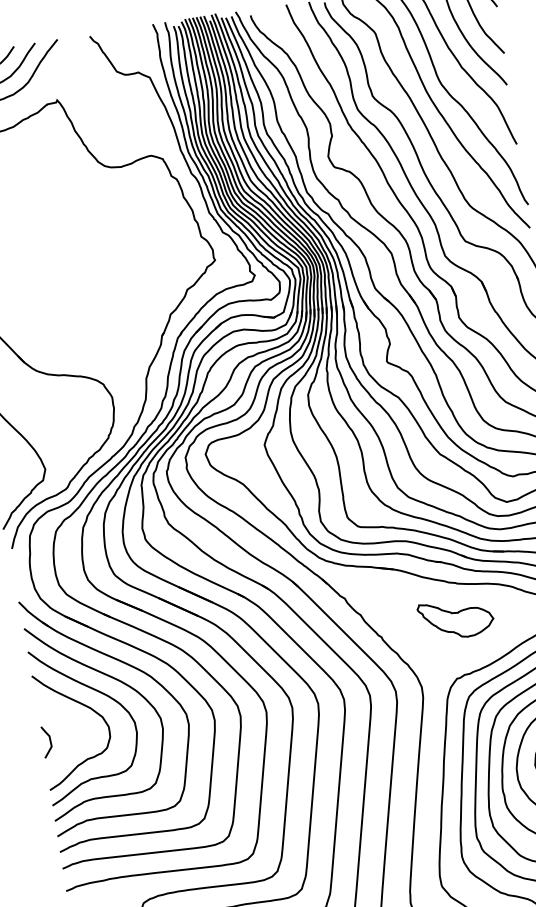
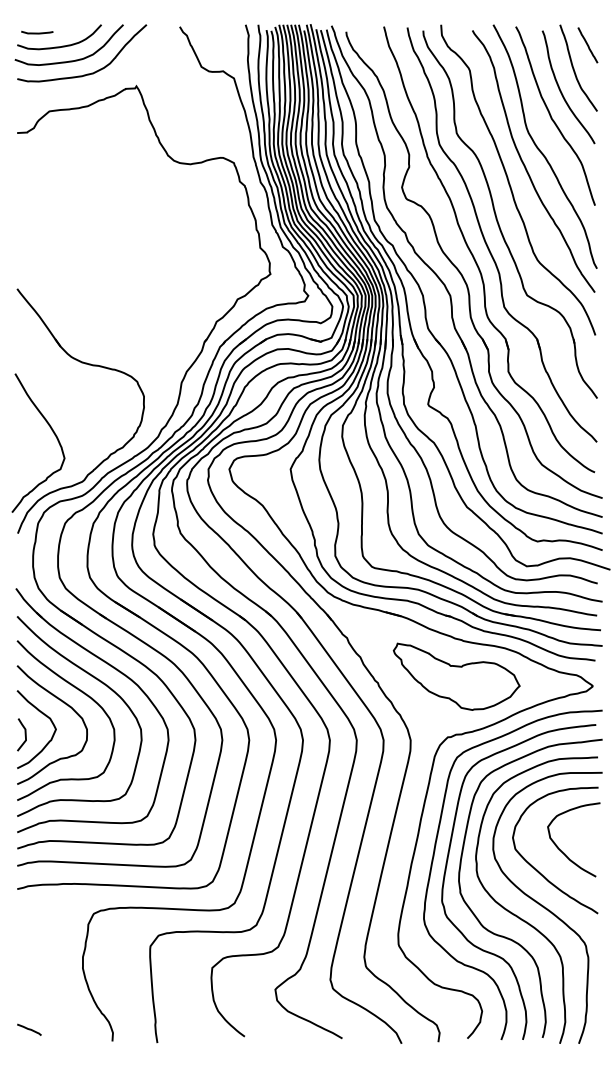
part: (456, 618) -> (456, 676), size x1.67
curve: (67, 721) -> (46, 717), added

